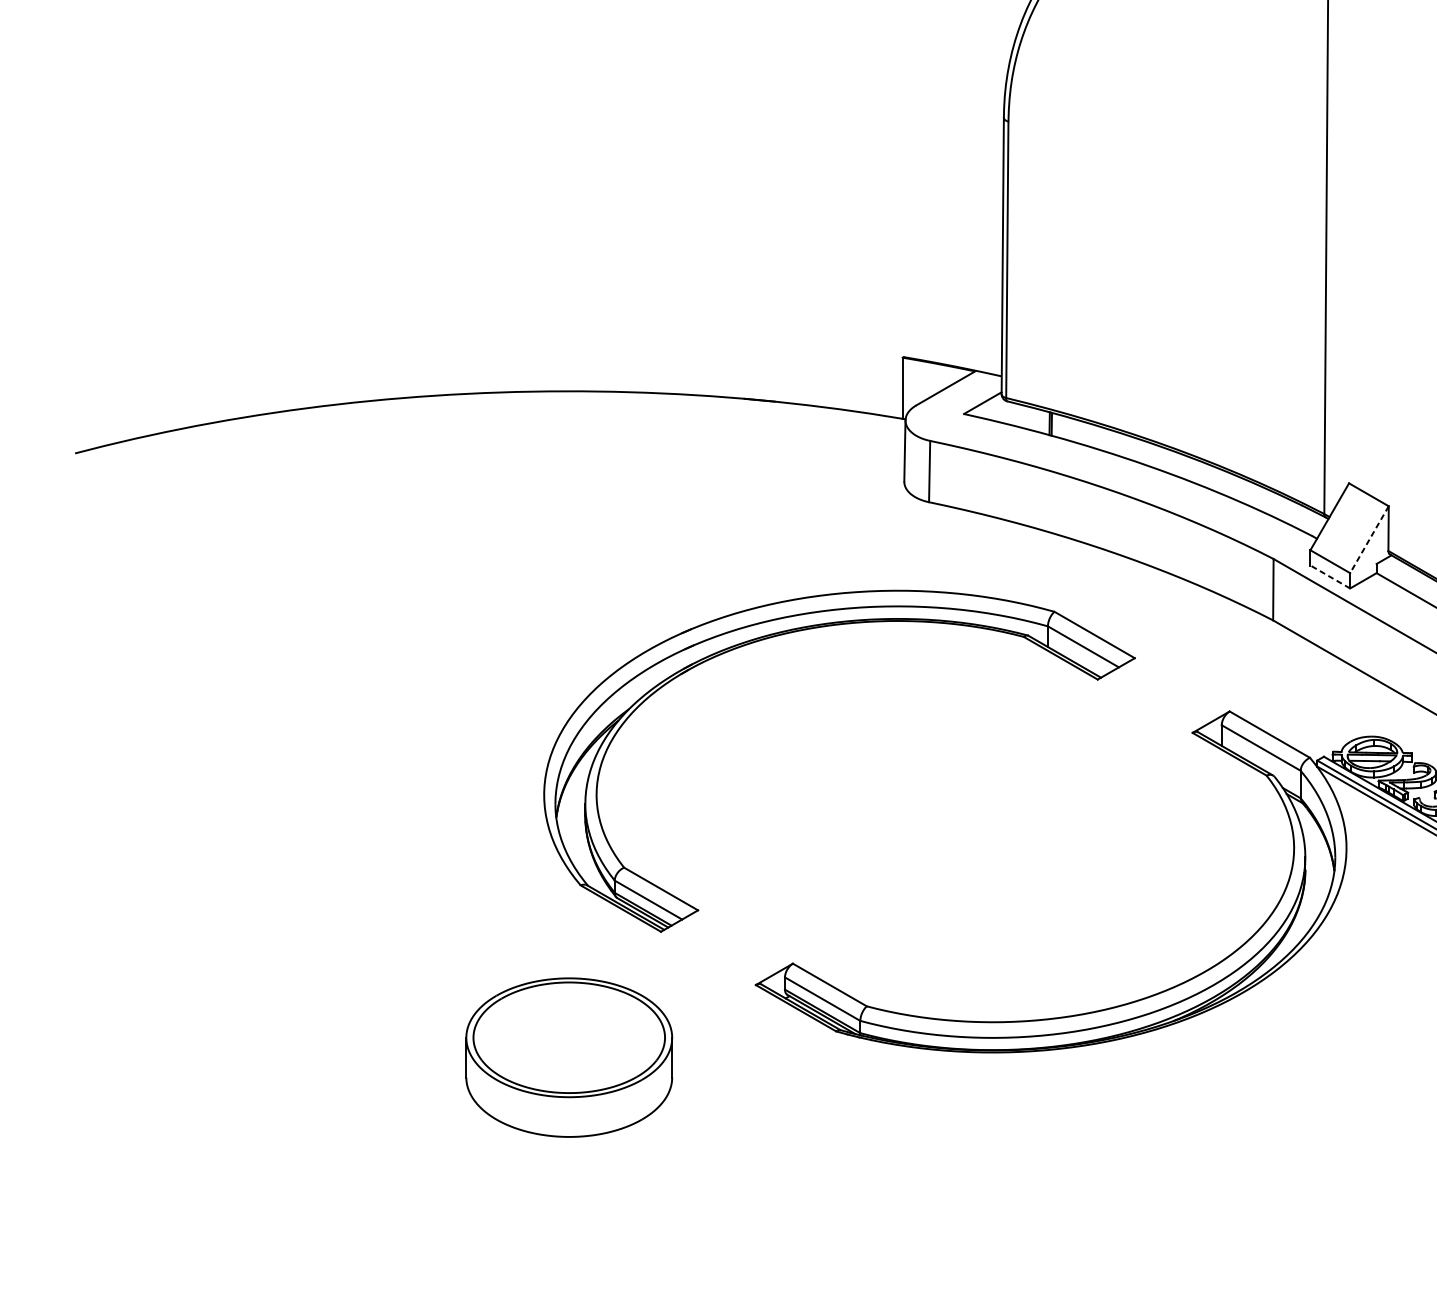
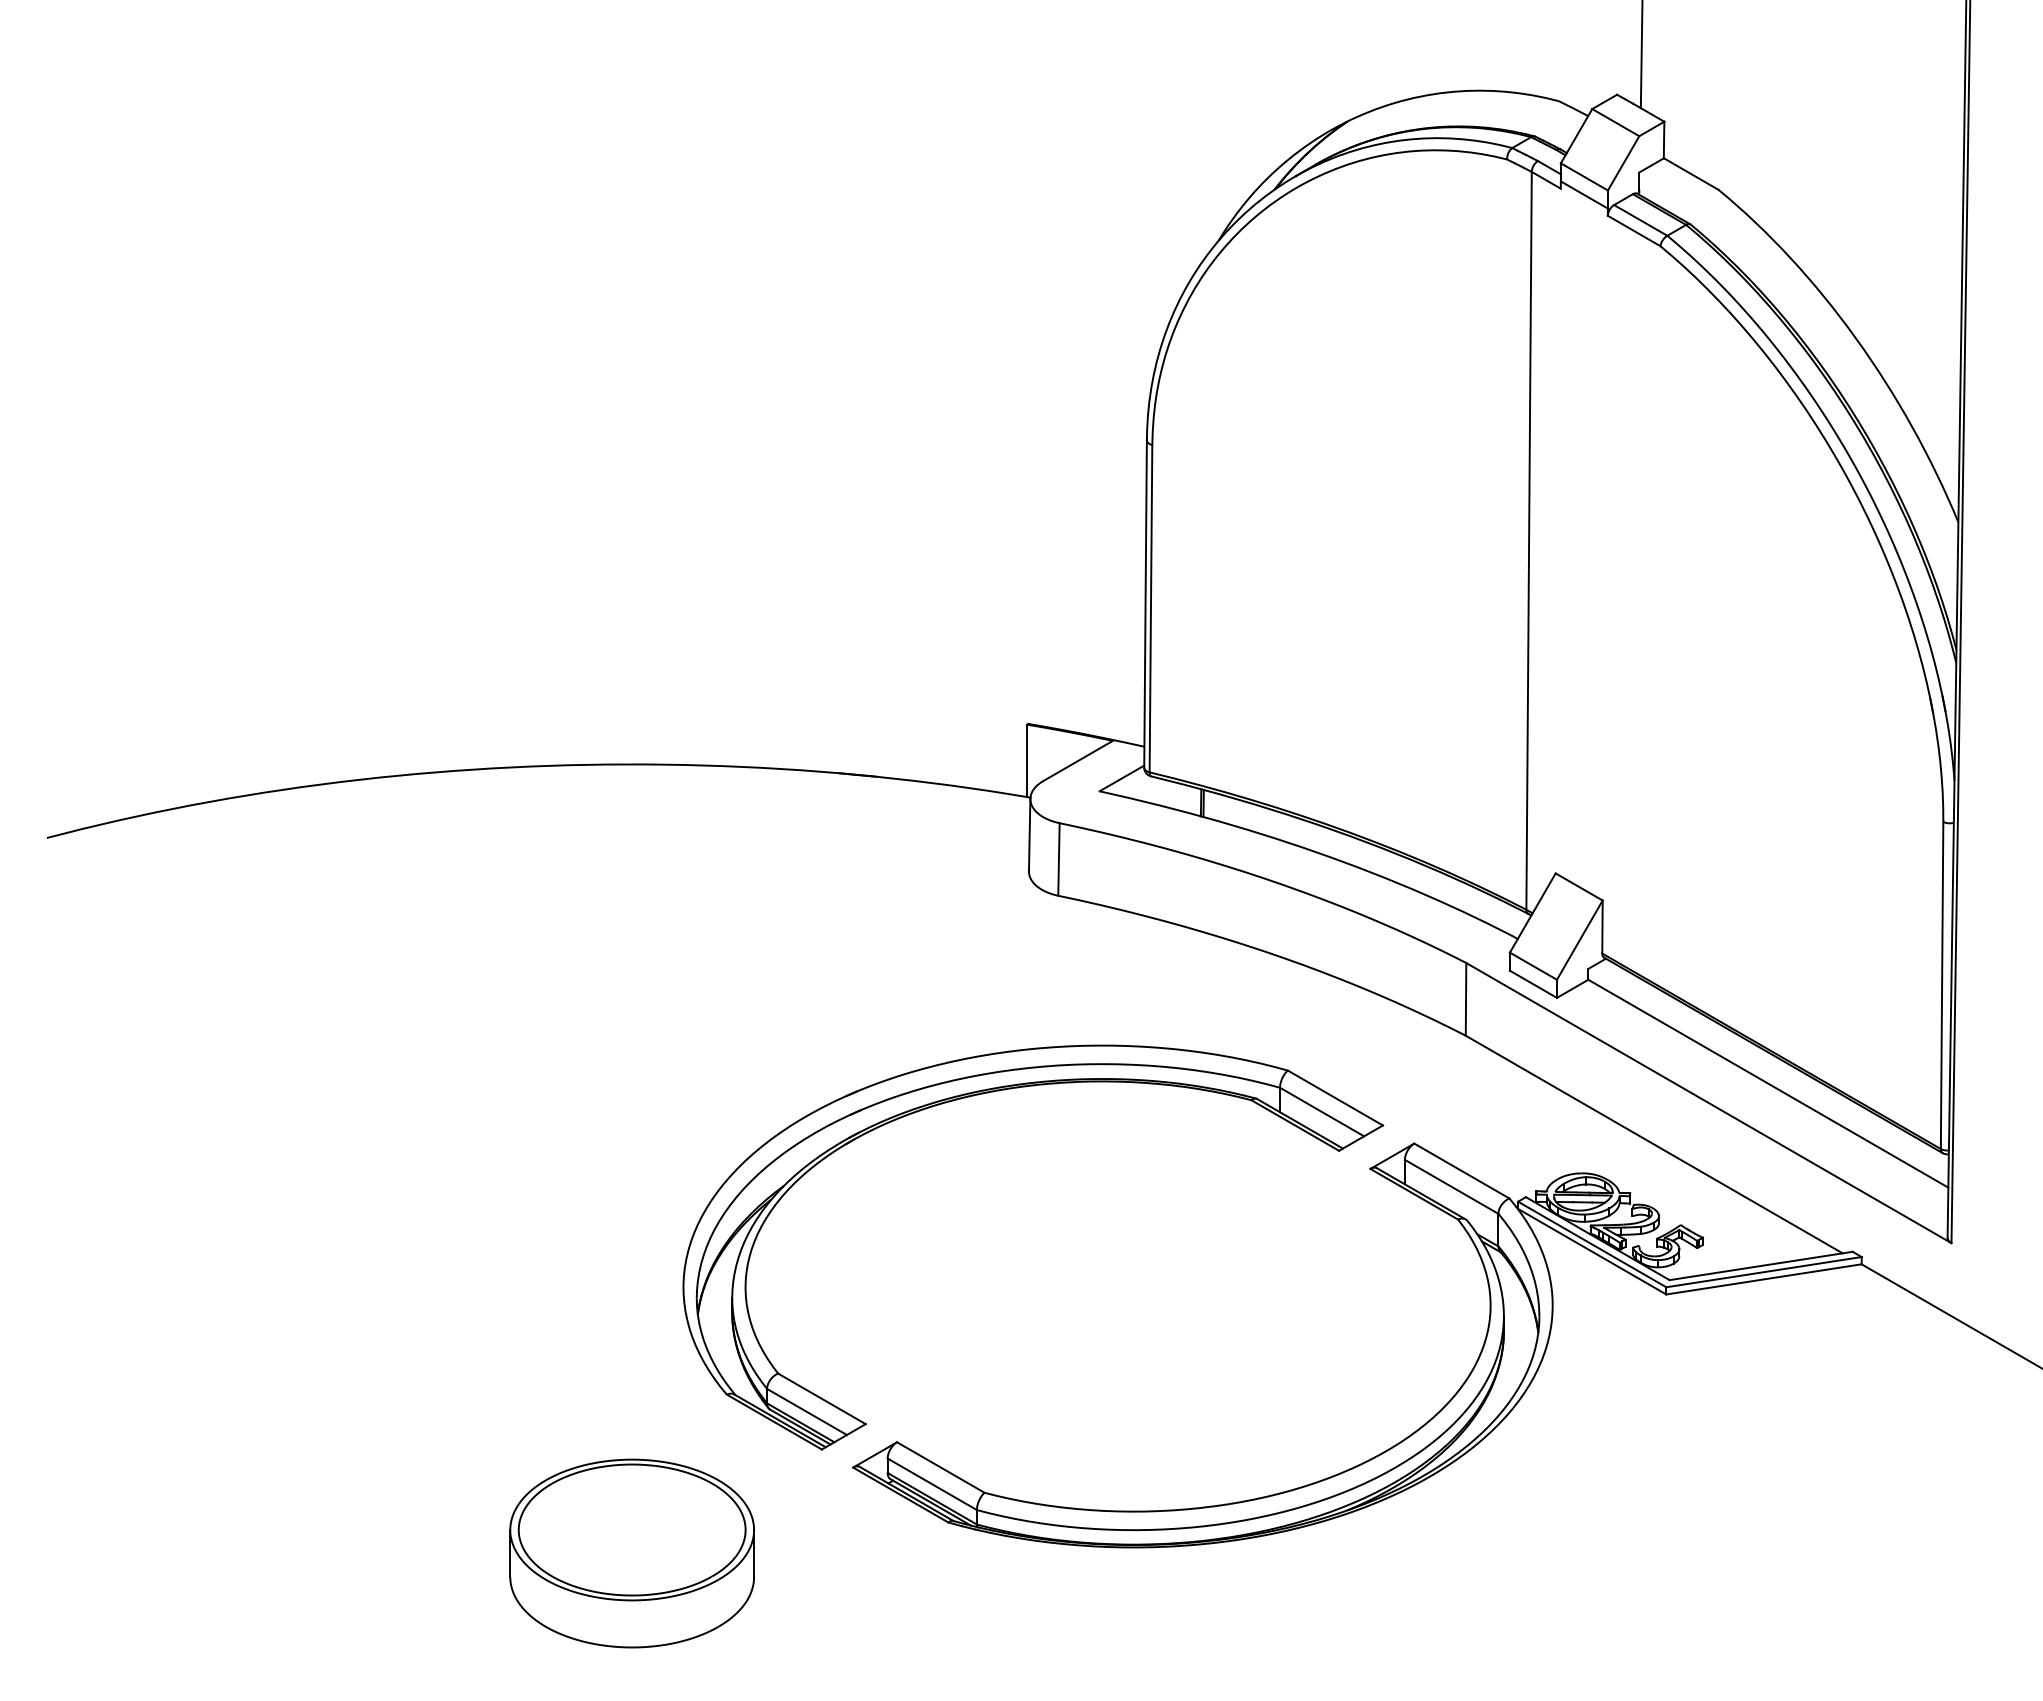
line: (1369, 539) -> (1579, 940), dashed -> solid
line: (1330, 577) -> (1533, 984), dashed -> solid
part: (816, 628) -> (1005, 1090), moved

